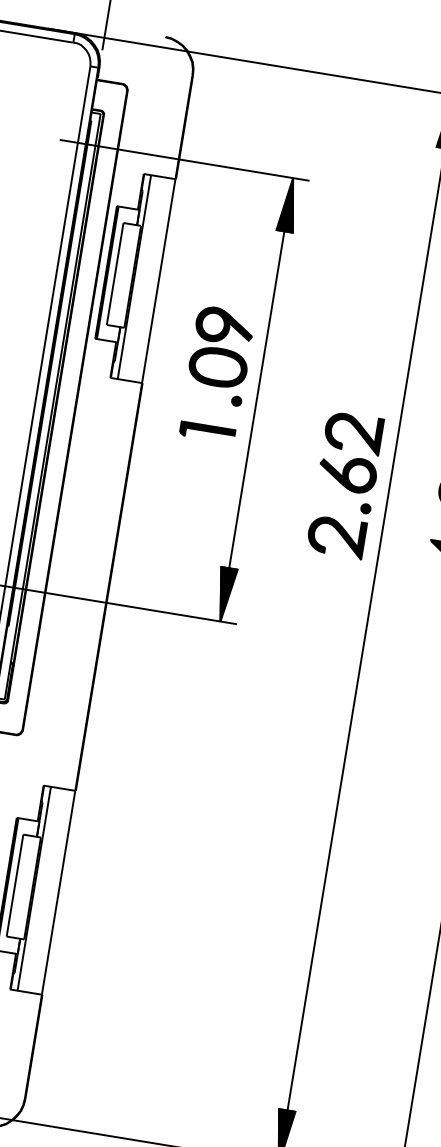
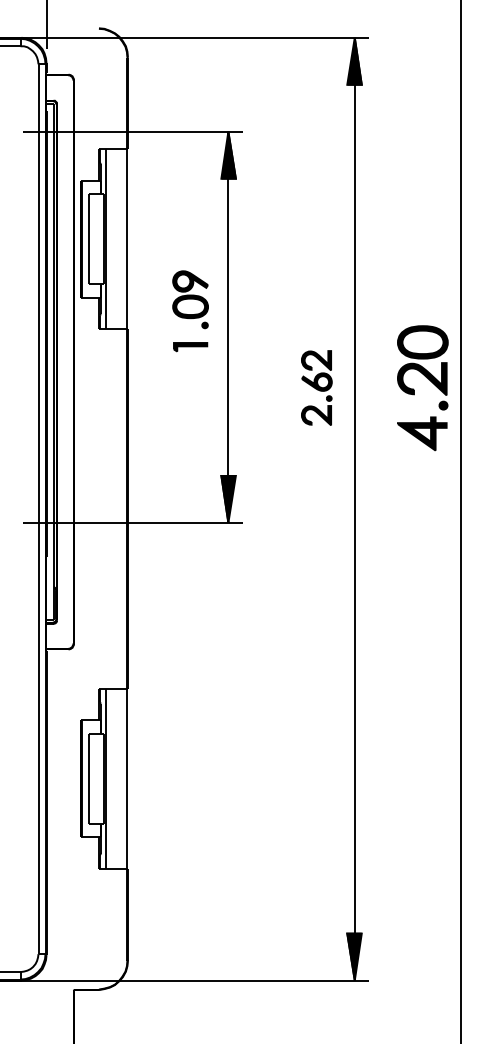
part: (216, 374) -> (190, 311), size x0.7
part: (345, 484) -> (316, 387), size x0.6

